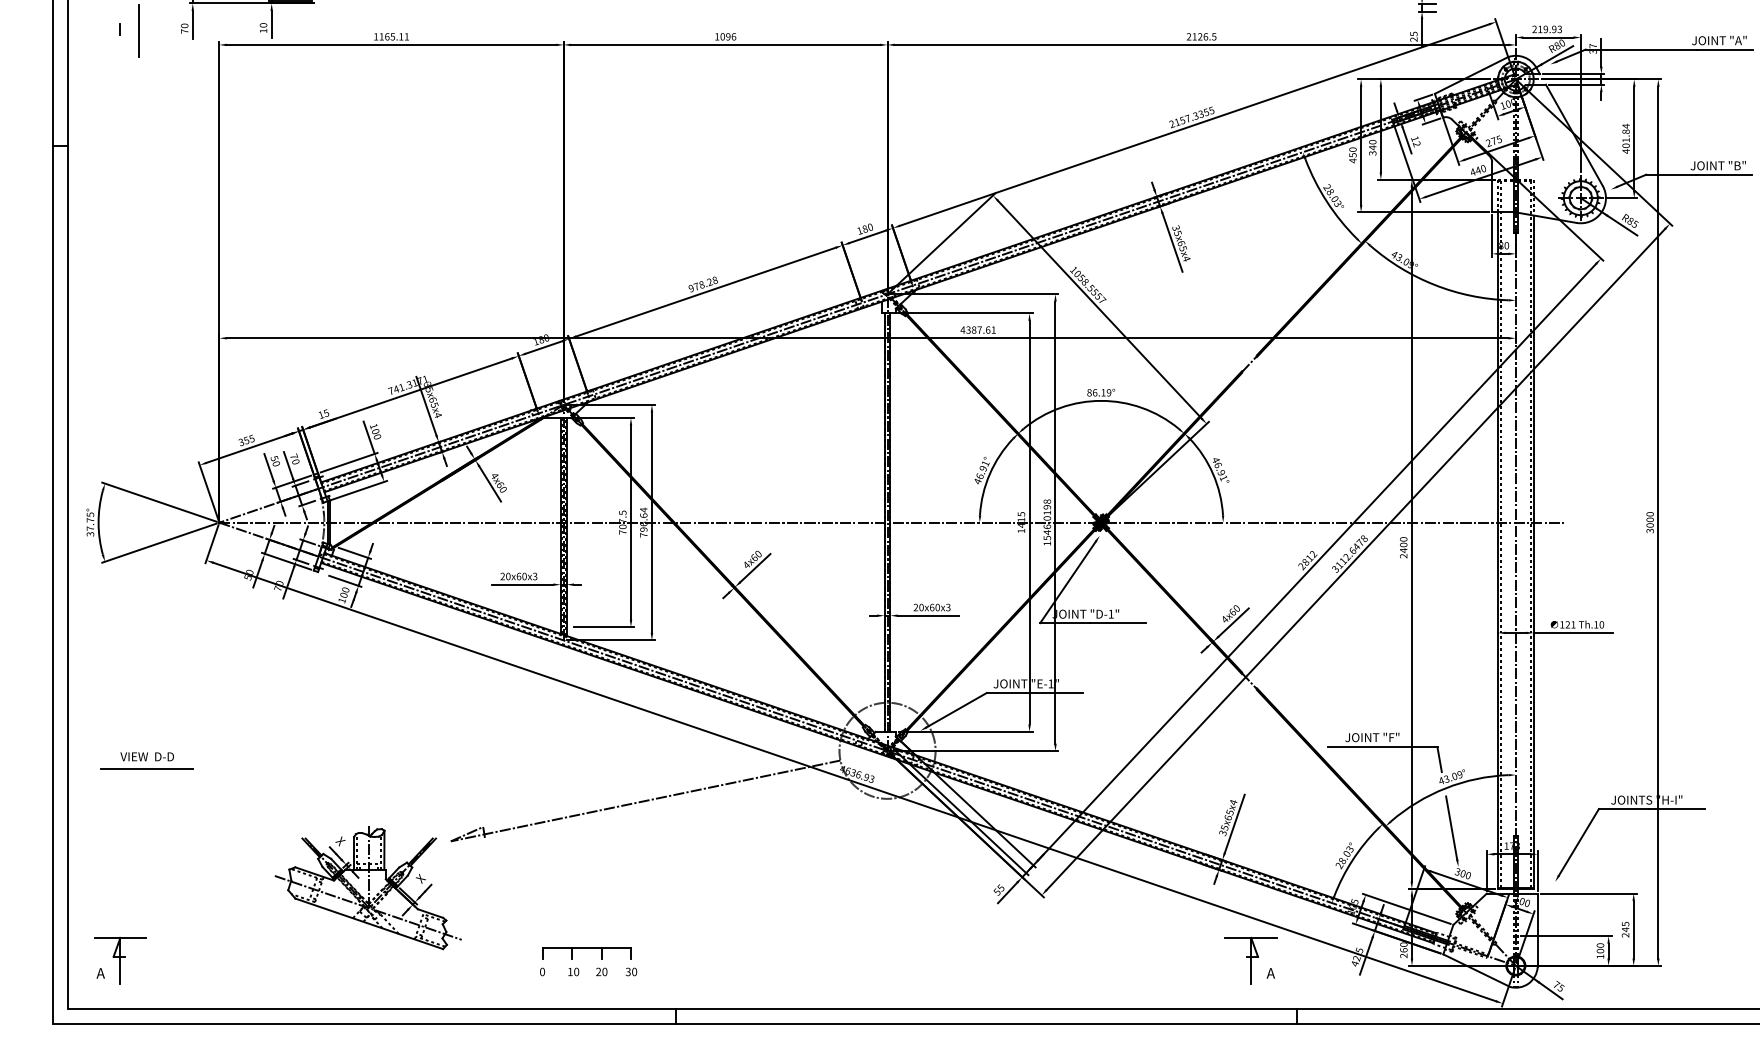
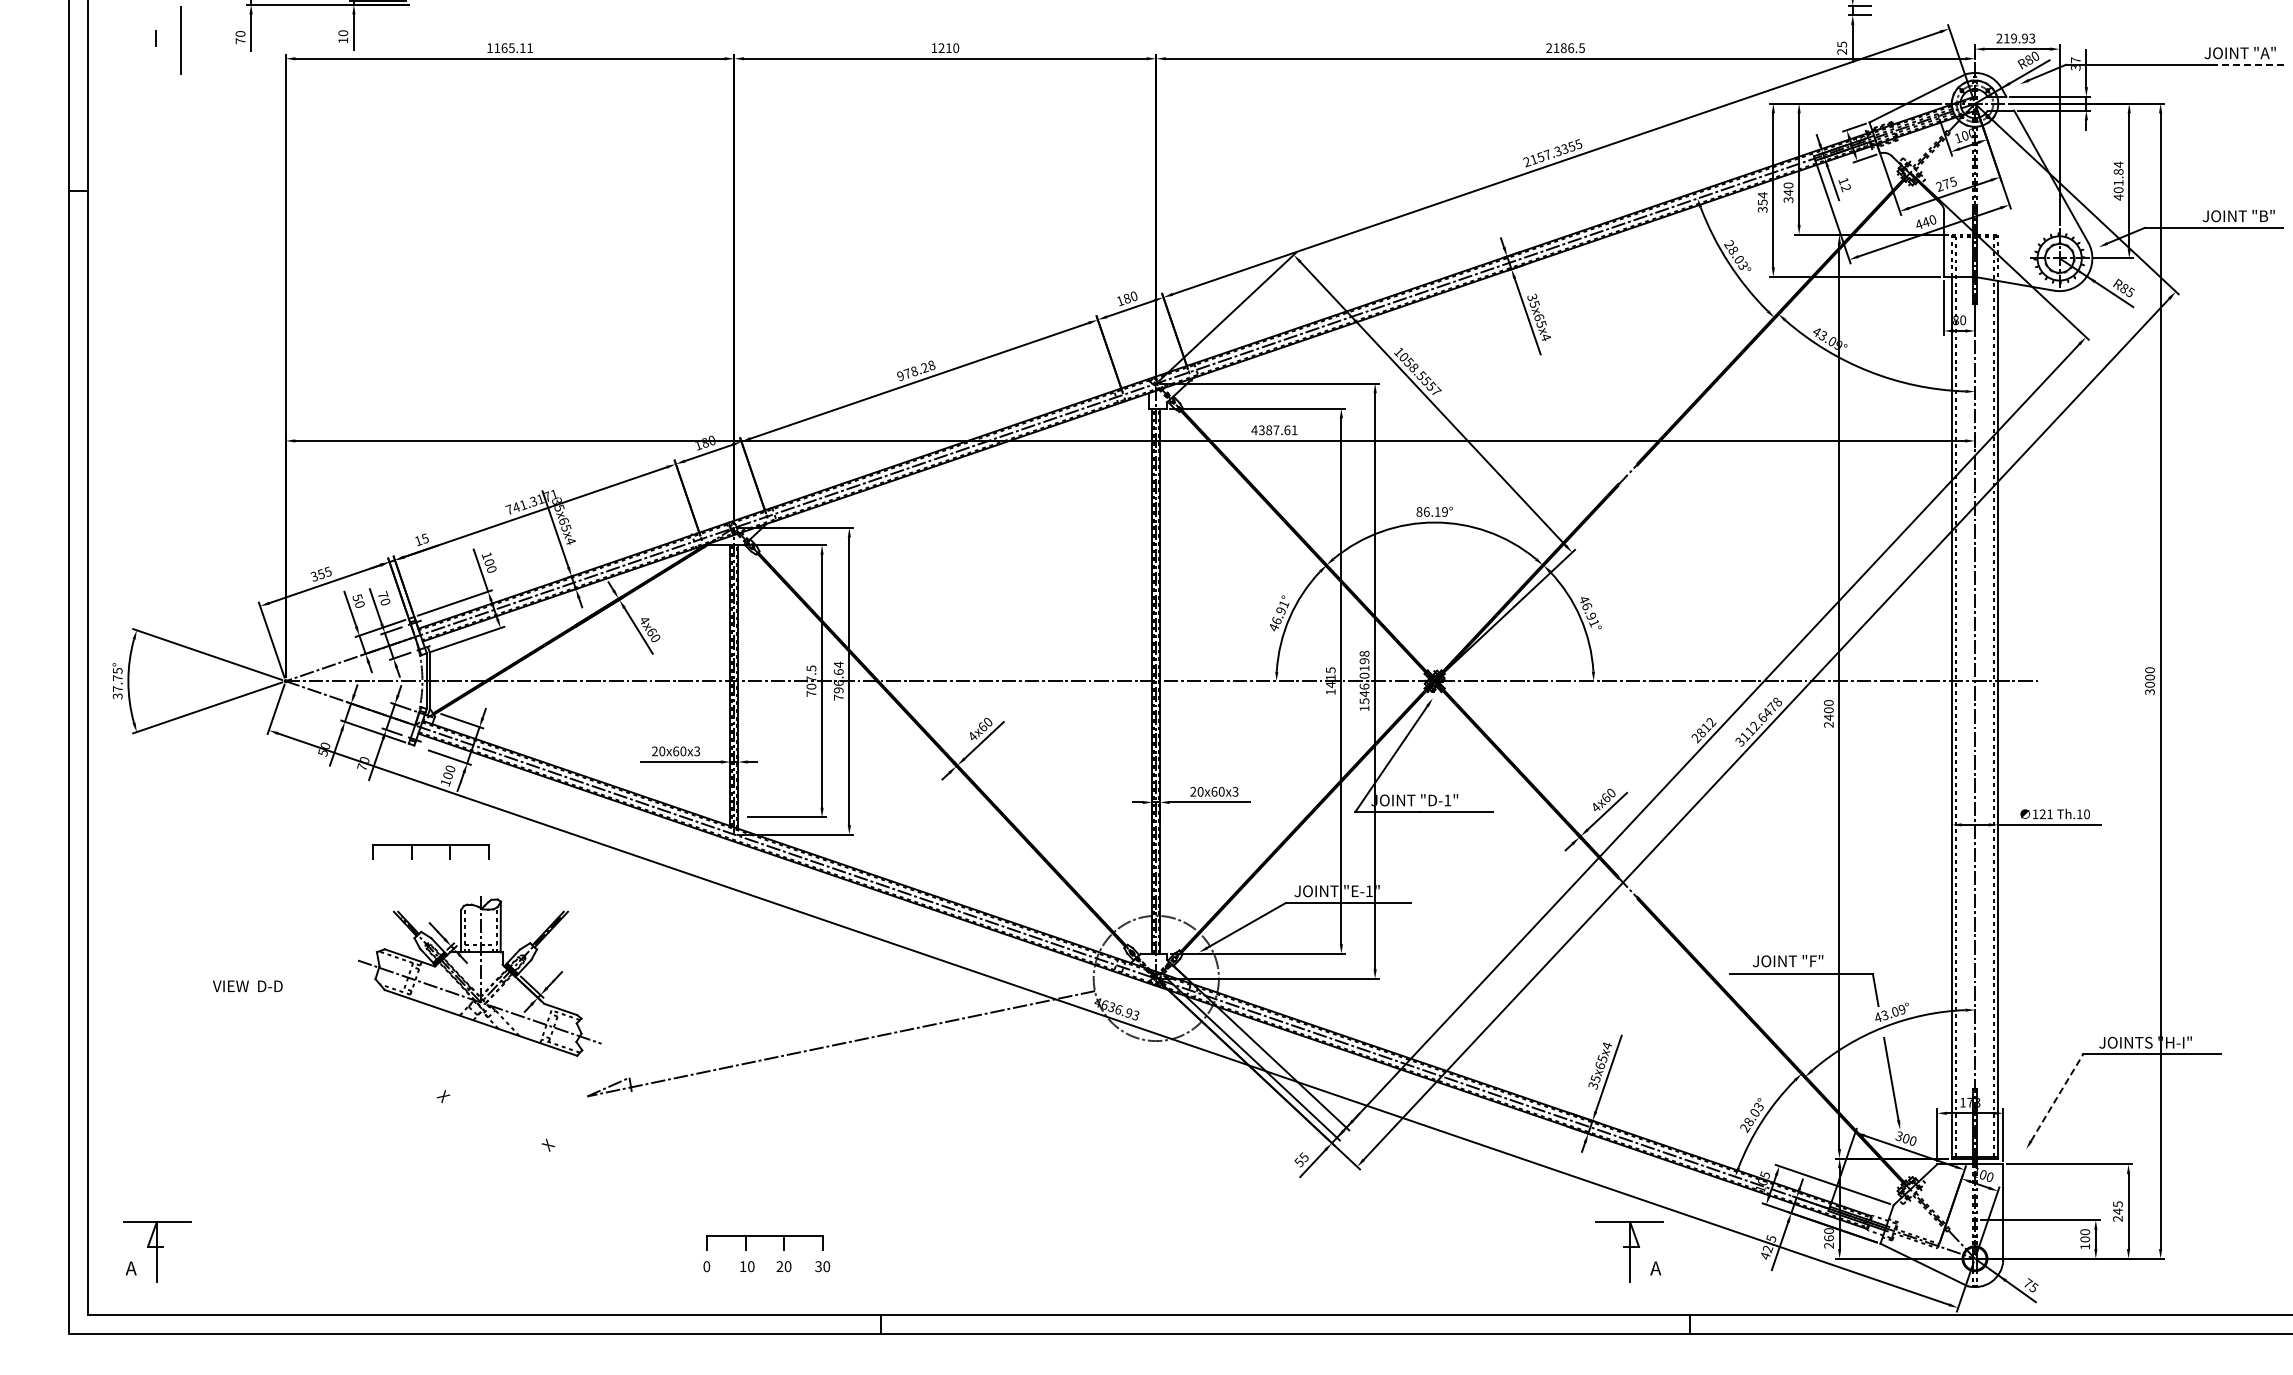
text: (728, 37) -> (948, 48), 1096 -> 1210
text: (1200, 37) -> (1563, 48), 2126.5 -> 2186.5
line: (1725, 49) -> (2247, 64), solid -> dashed
text: (1352, 155) -> (1762, 202), 450 -> 354
part: (330, 653) -> (430, 851), added
text: (147, 756) -> (247, 985), moved
line: (147, 769) -> (191, 1002), removed
line: (1579, 842) -> (2057, 1097), solid -> dashed
part: (368, 888) -> (479, 976), moved

